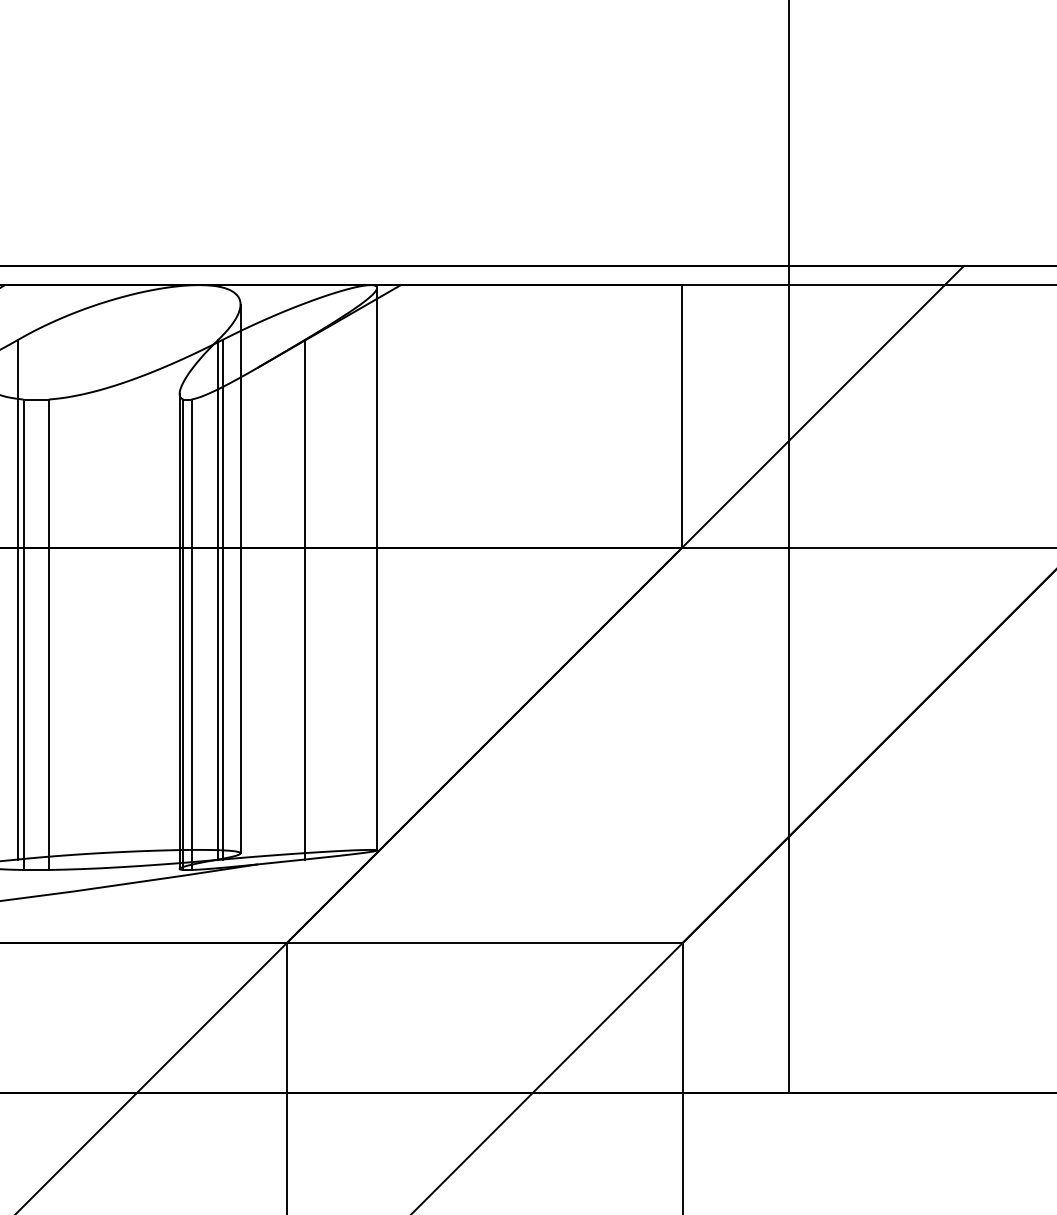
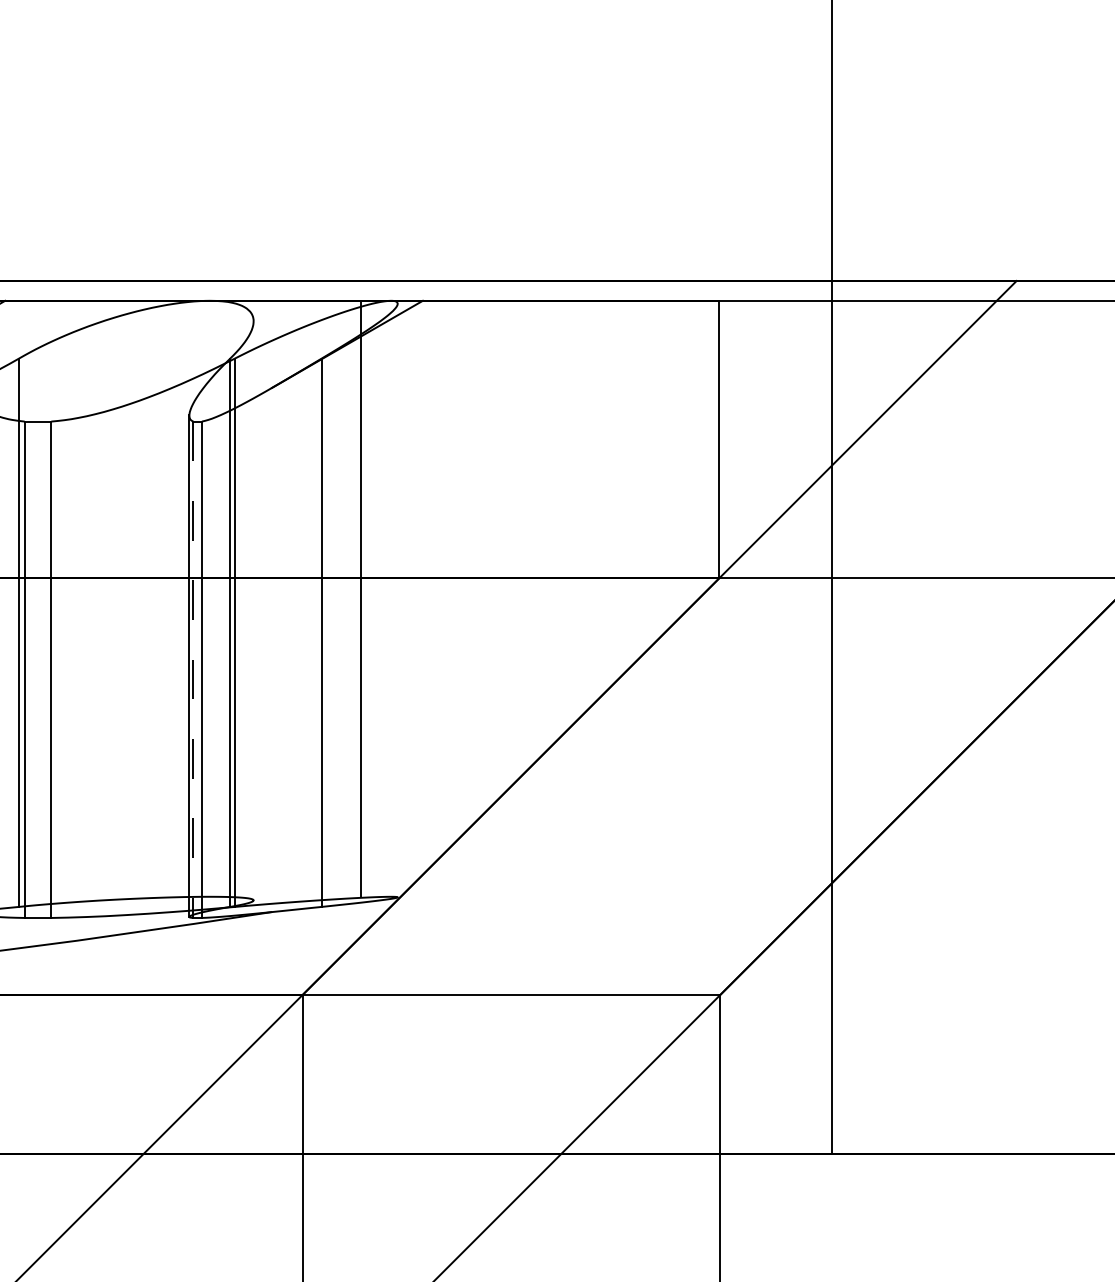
line: (376, 567) -> (360, 598), moved
line: (240, 578) -> (253, 610), removed
line: (183, 635) -> (193, 670), solid -> dashed

